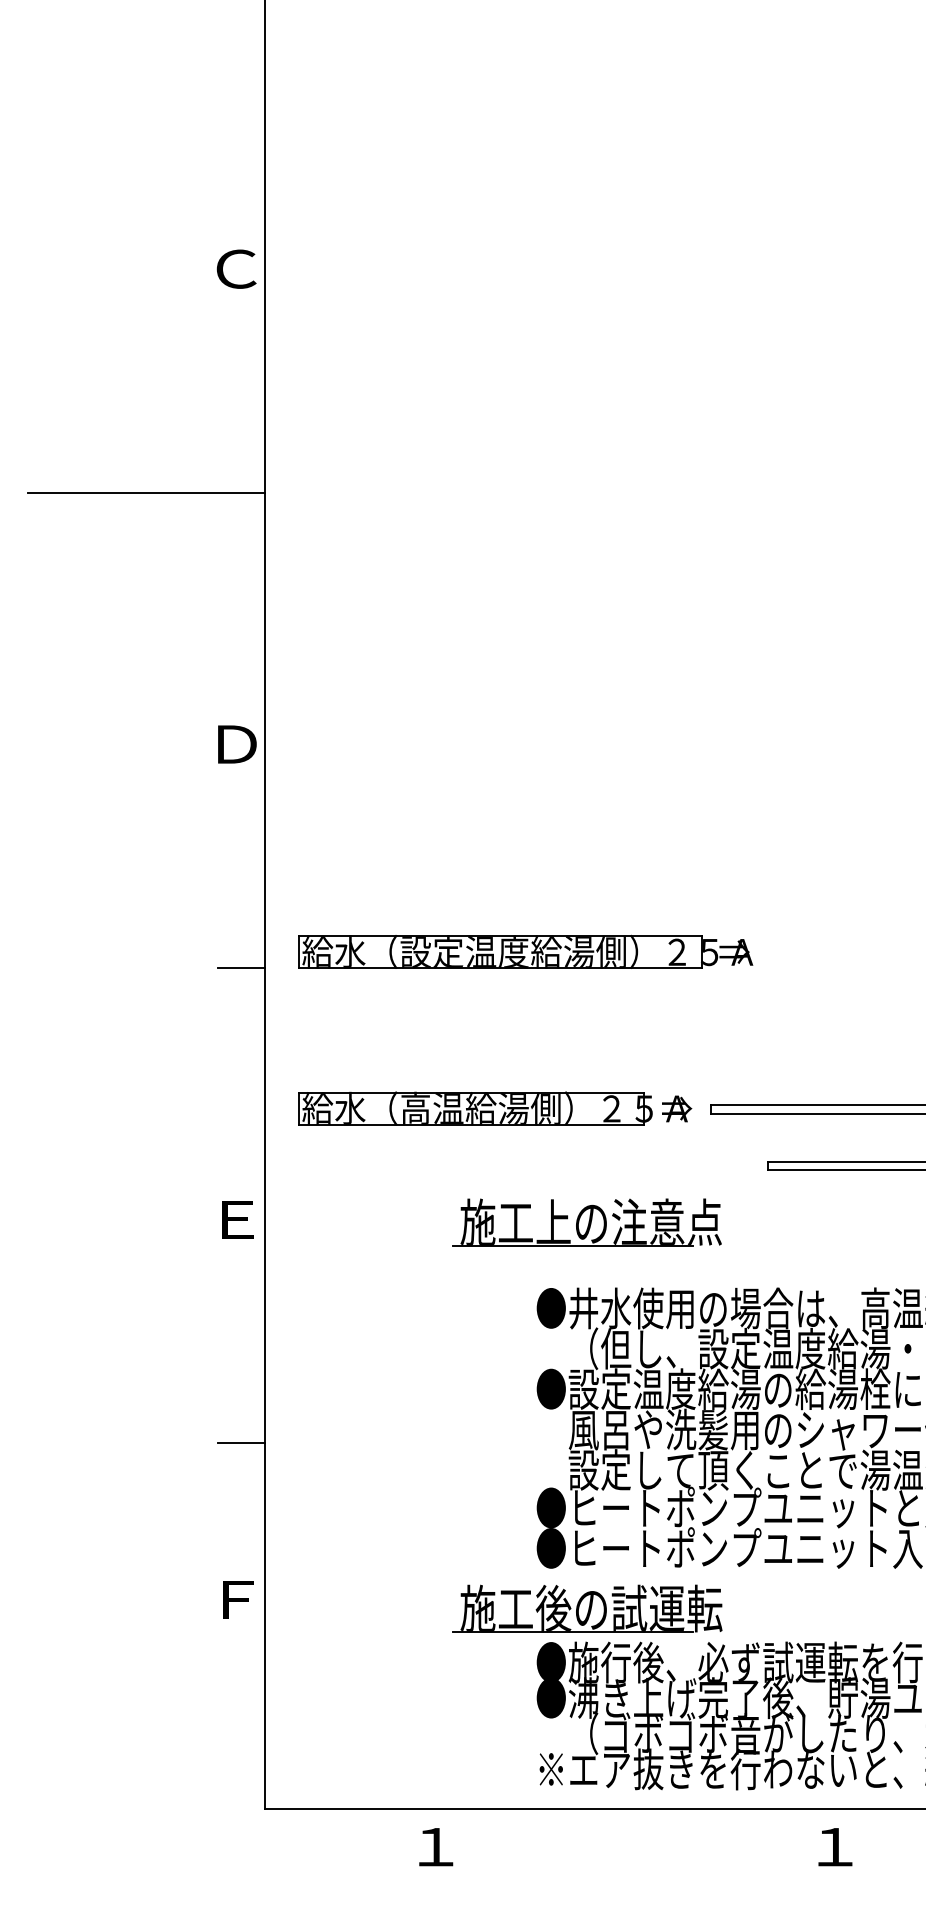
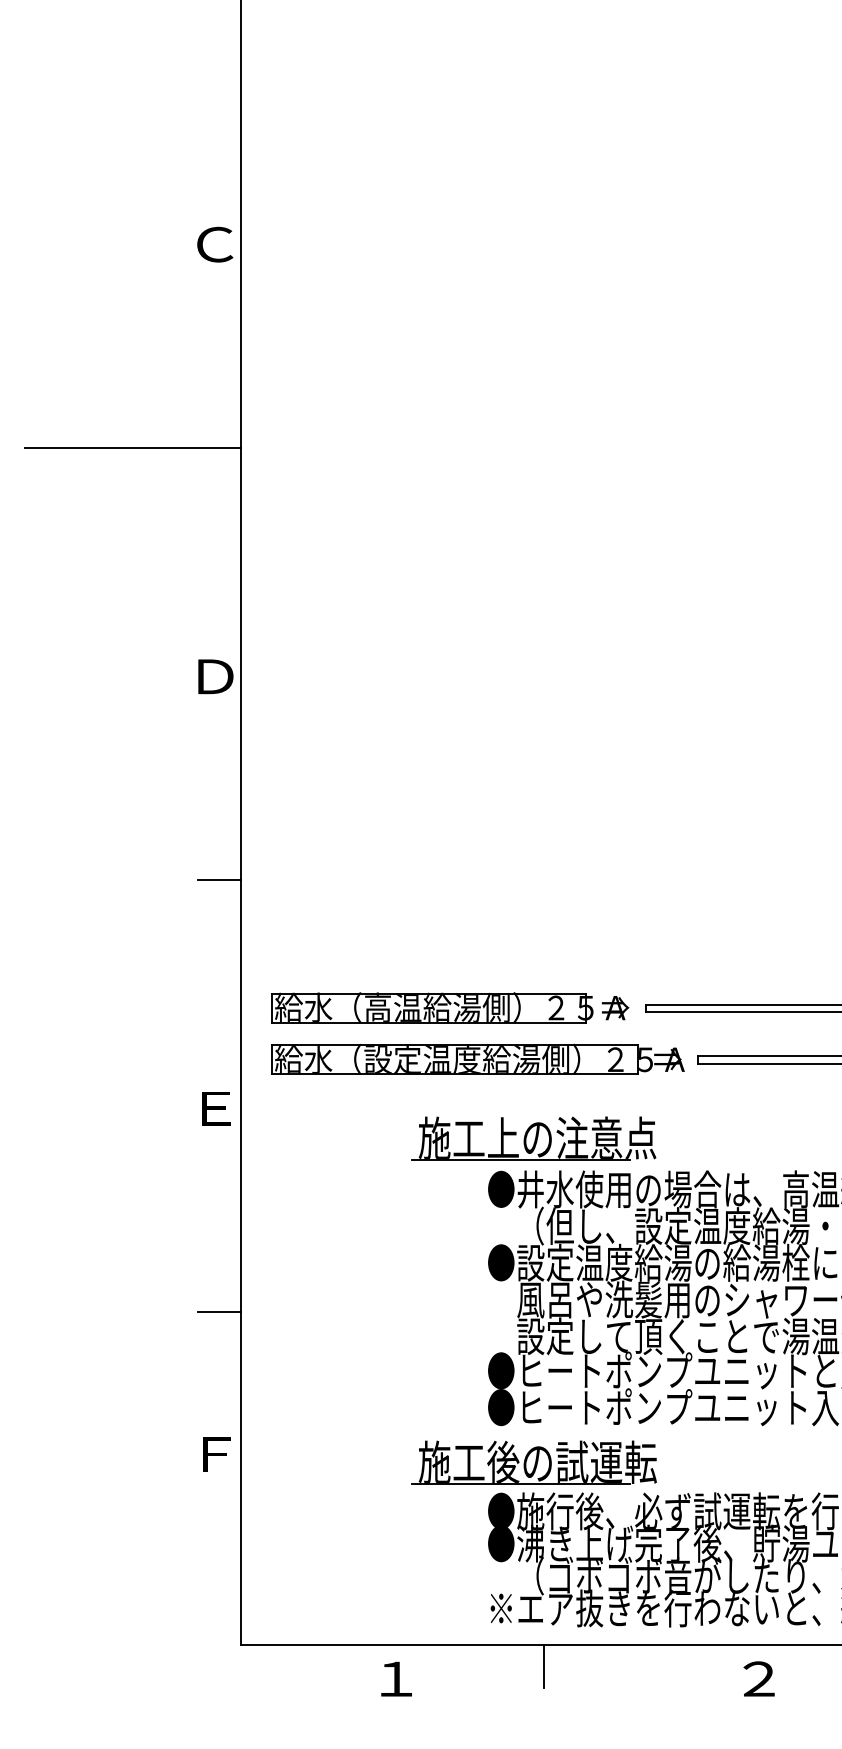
part: (525, 951) -> (477, 1058), moved
part: (586, 1222) -> (533, 1138), moved
line: (597, 1832) -> (543, 1665), added
text: (834, 1846) -> (758, 1678), １ -> ２

